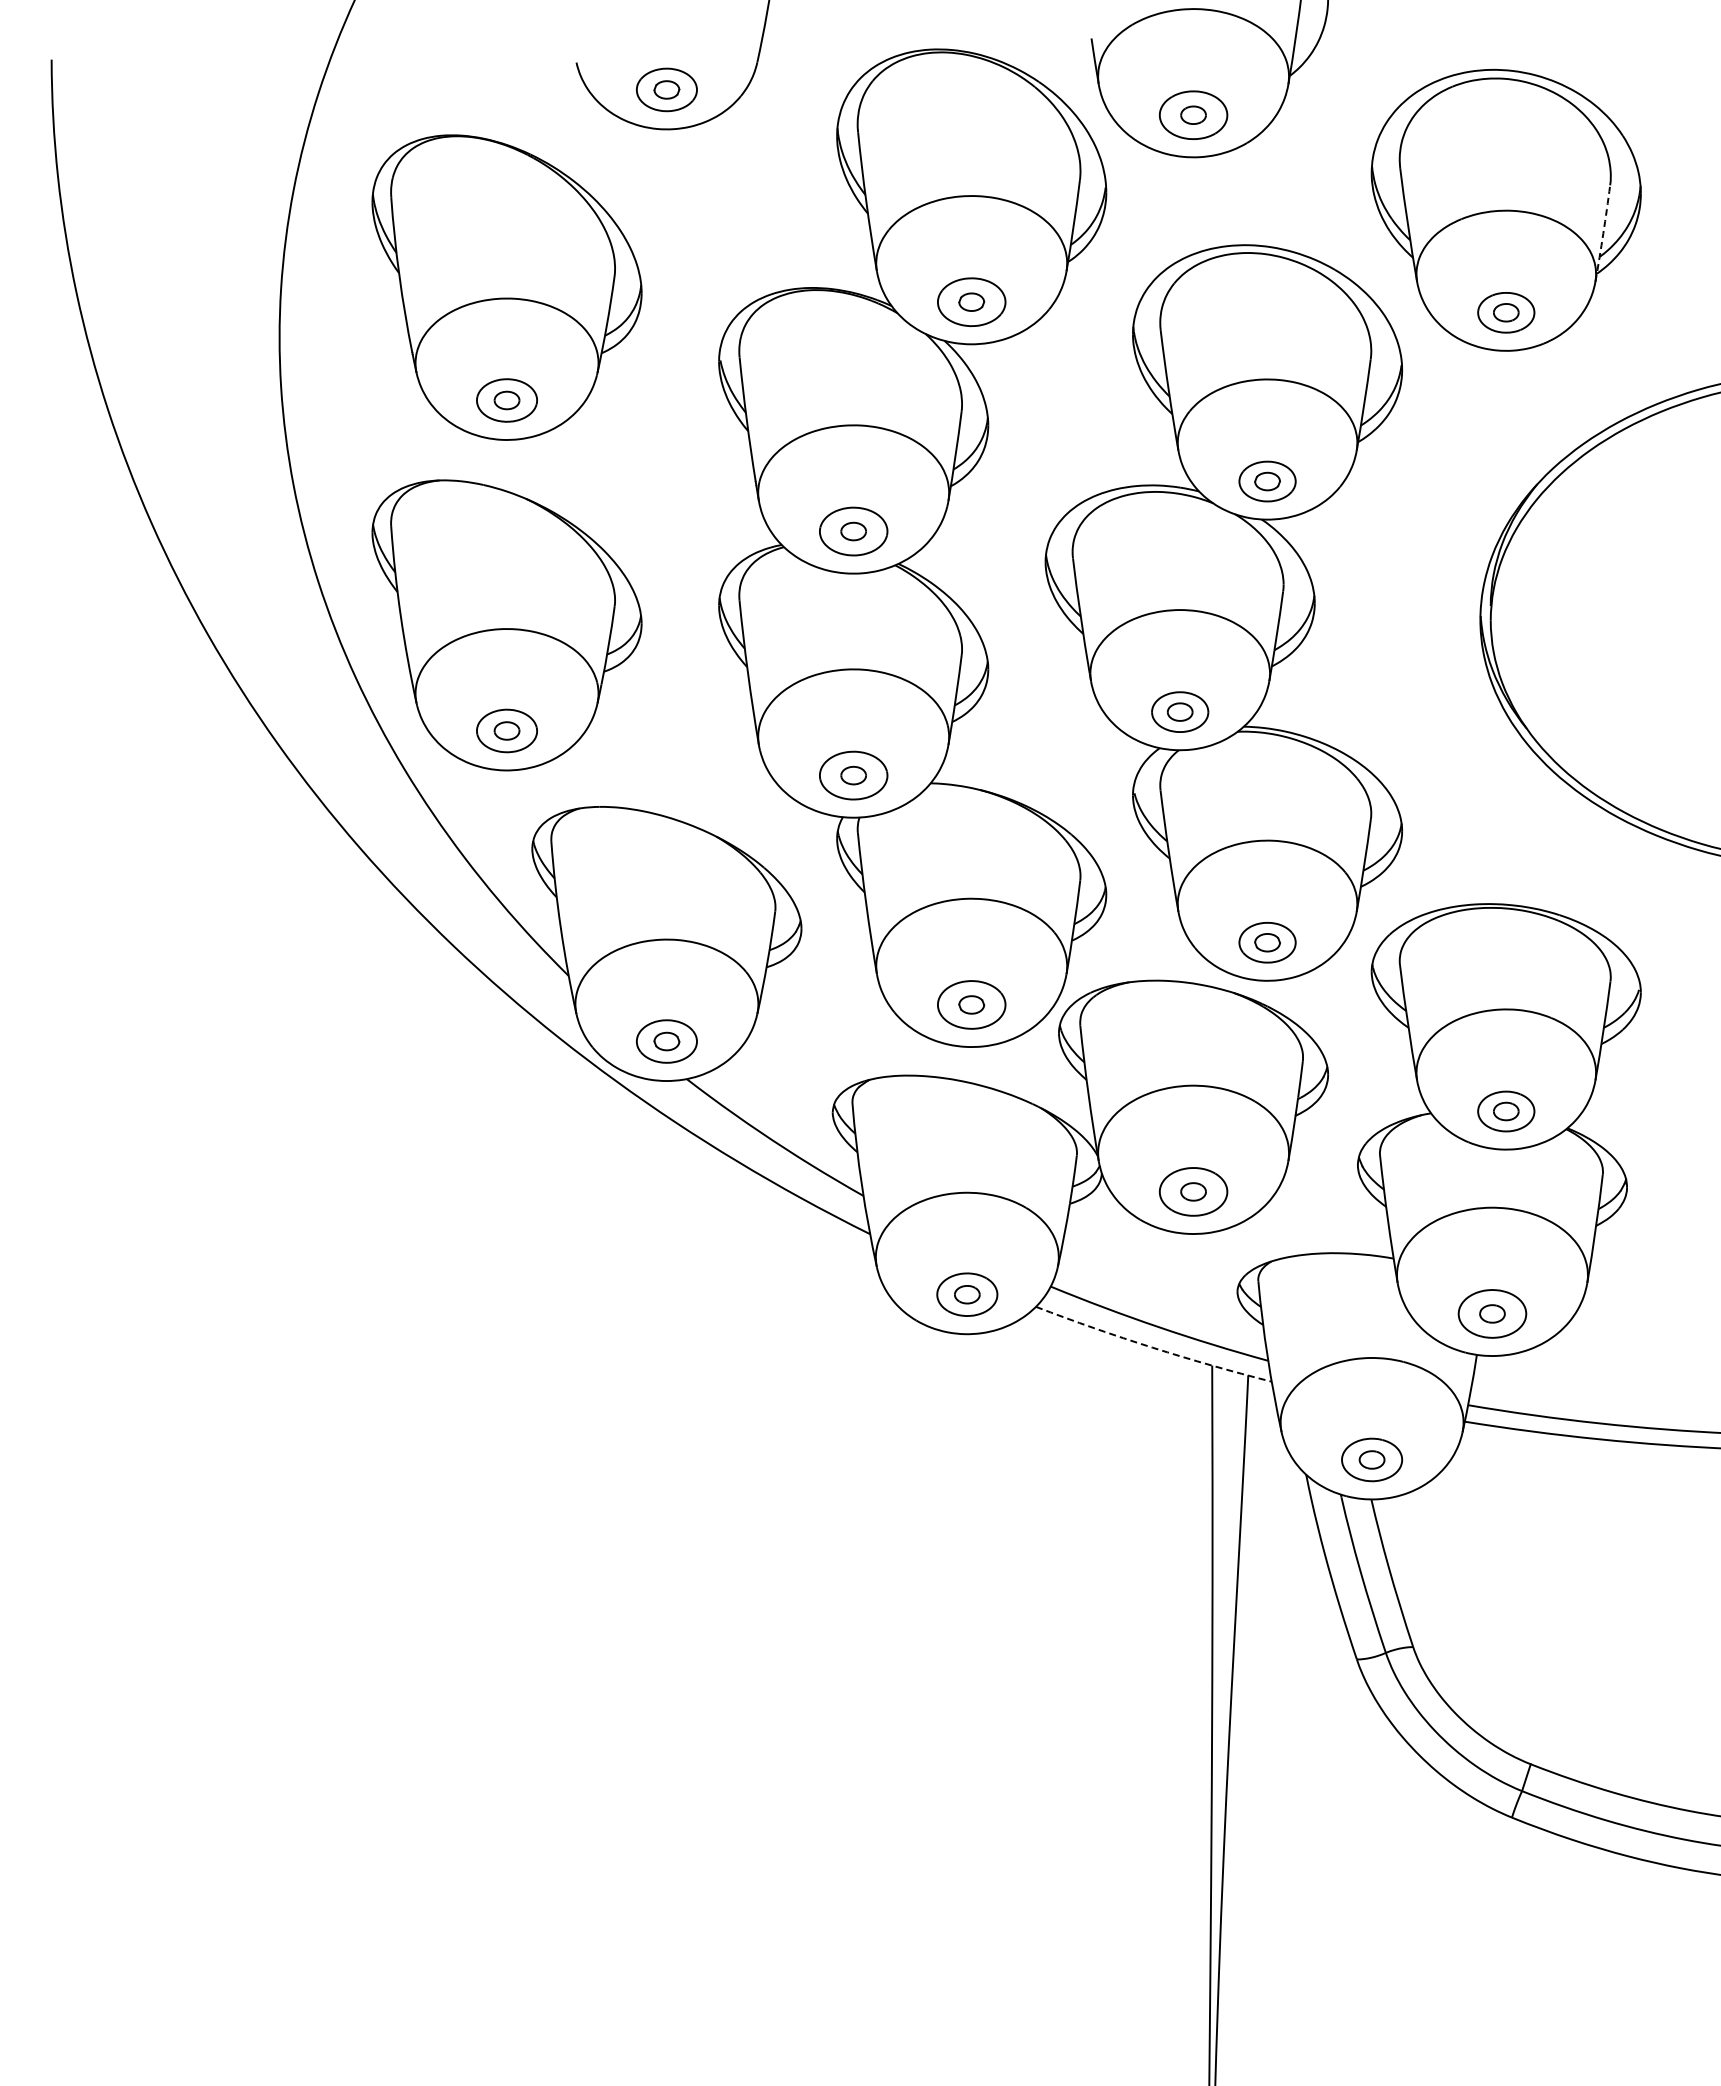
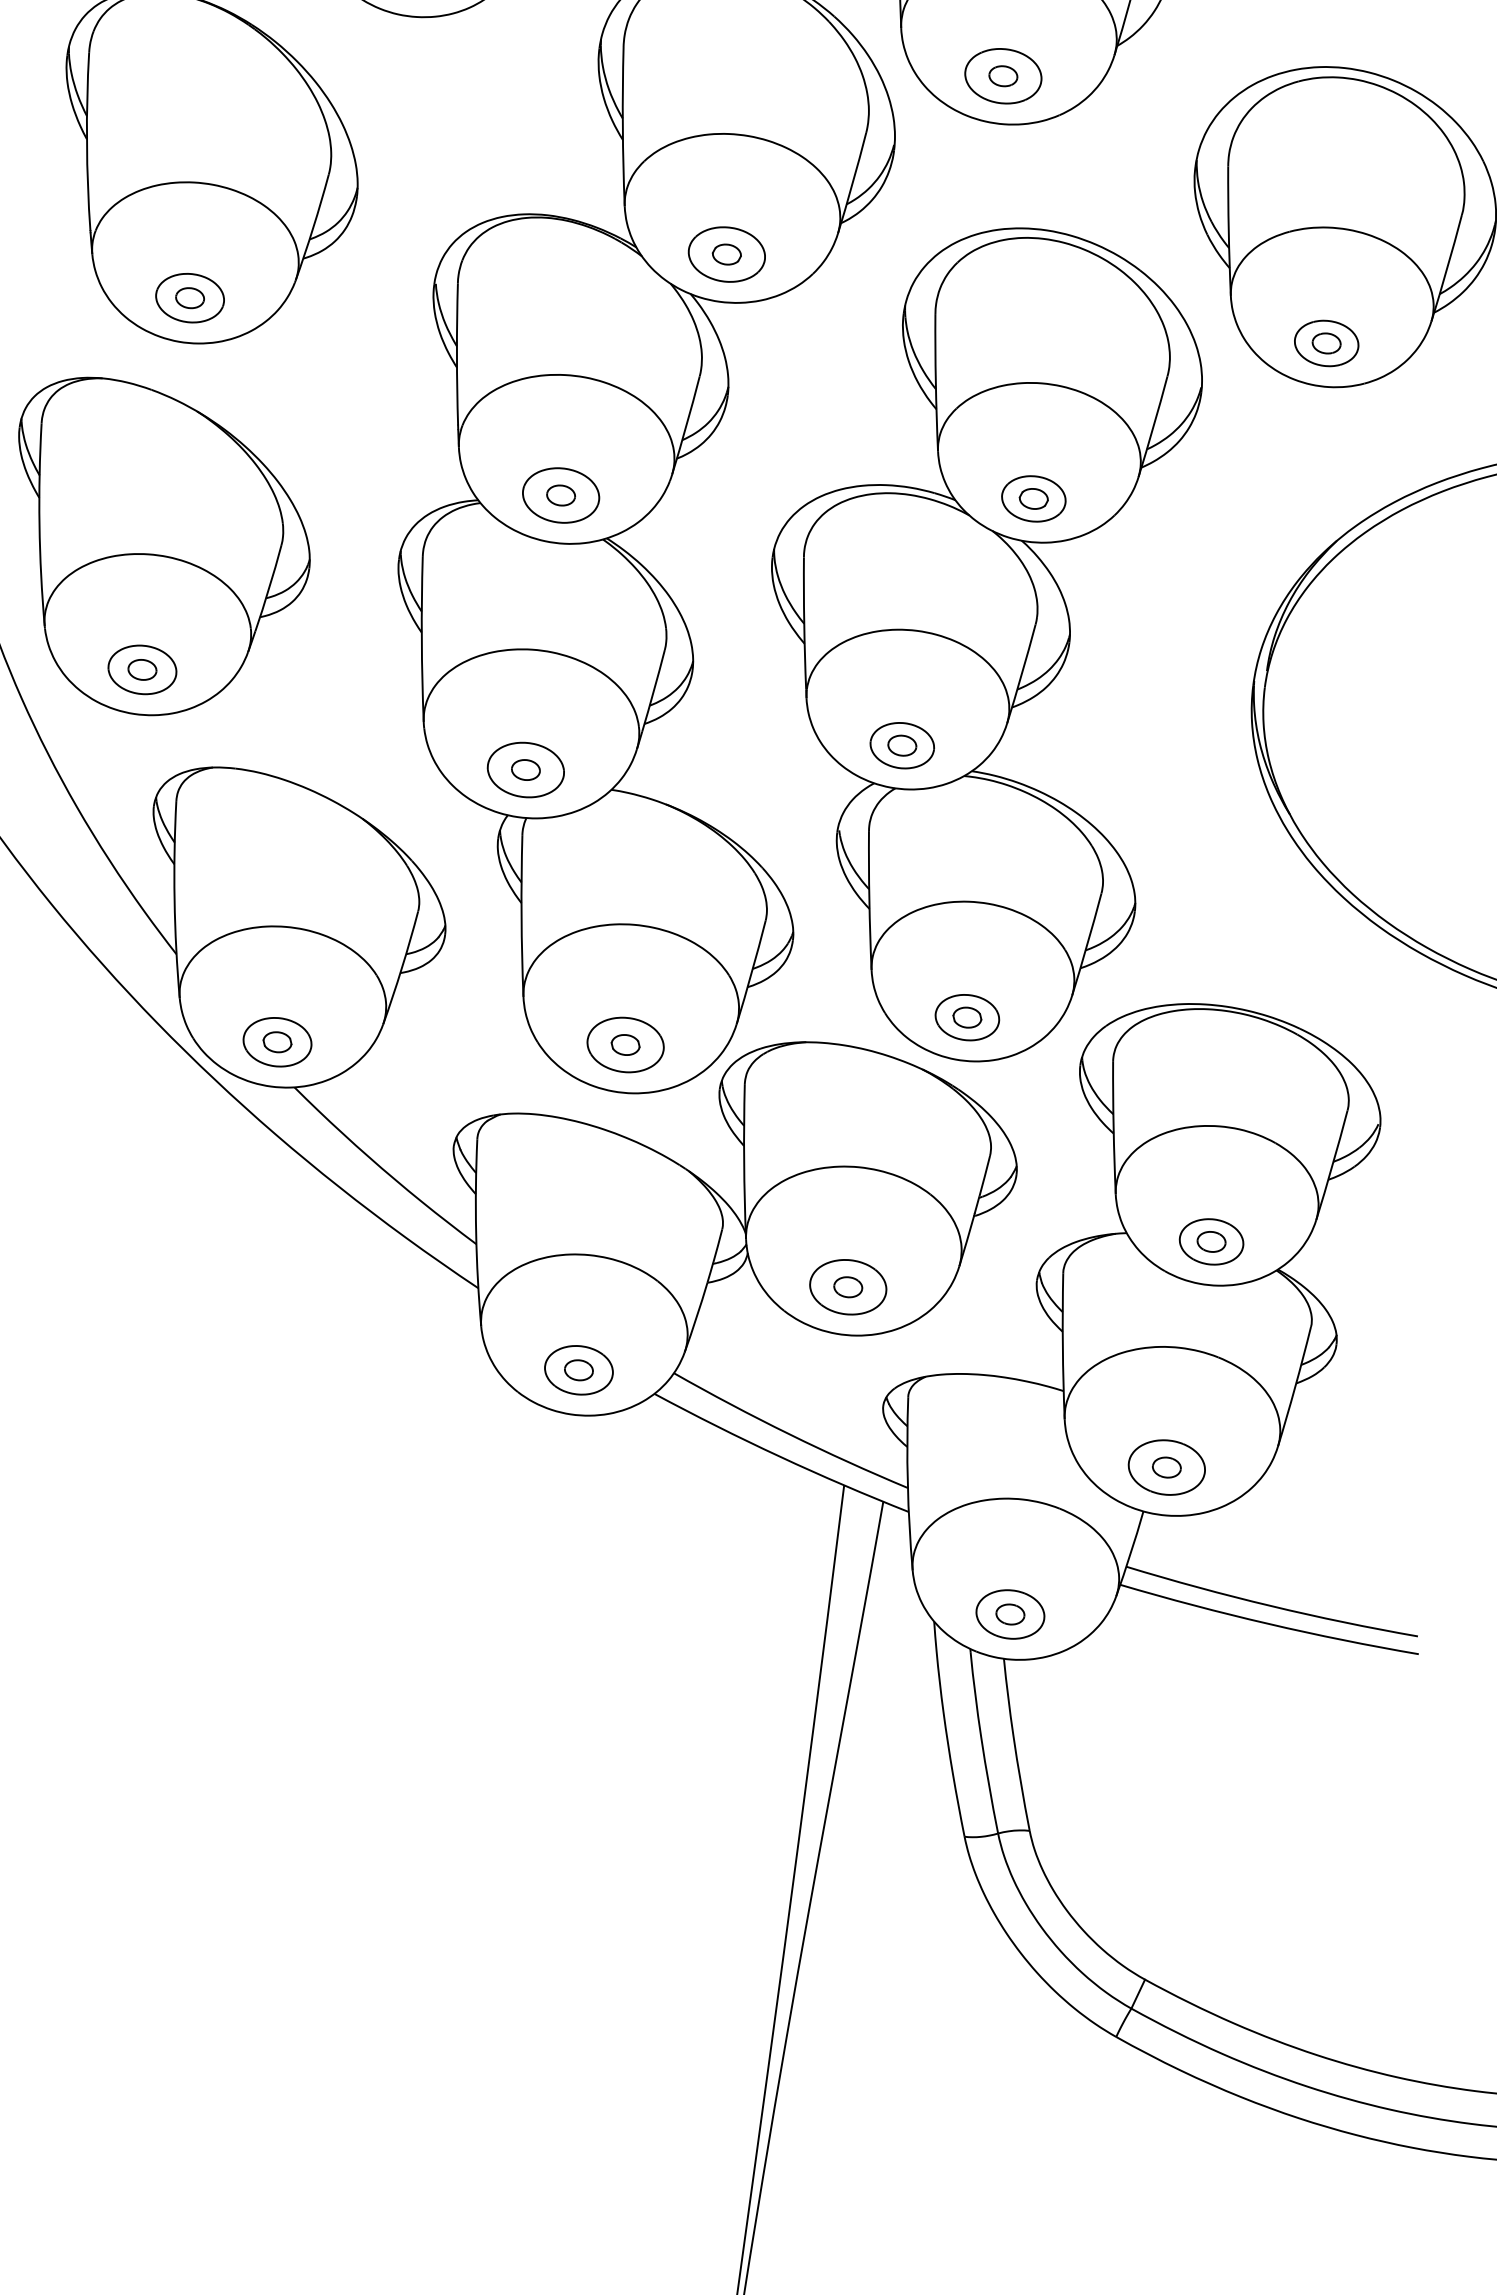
arc: (1603, 233) -> (1447, 268), dashed -> solid
arc: (1152, 1347) -> (779, 1456), dashed -> solid

